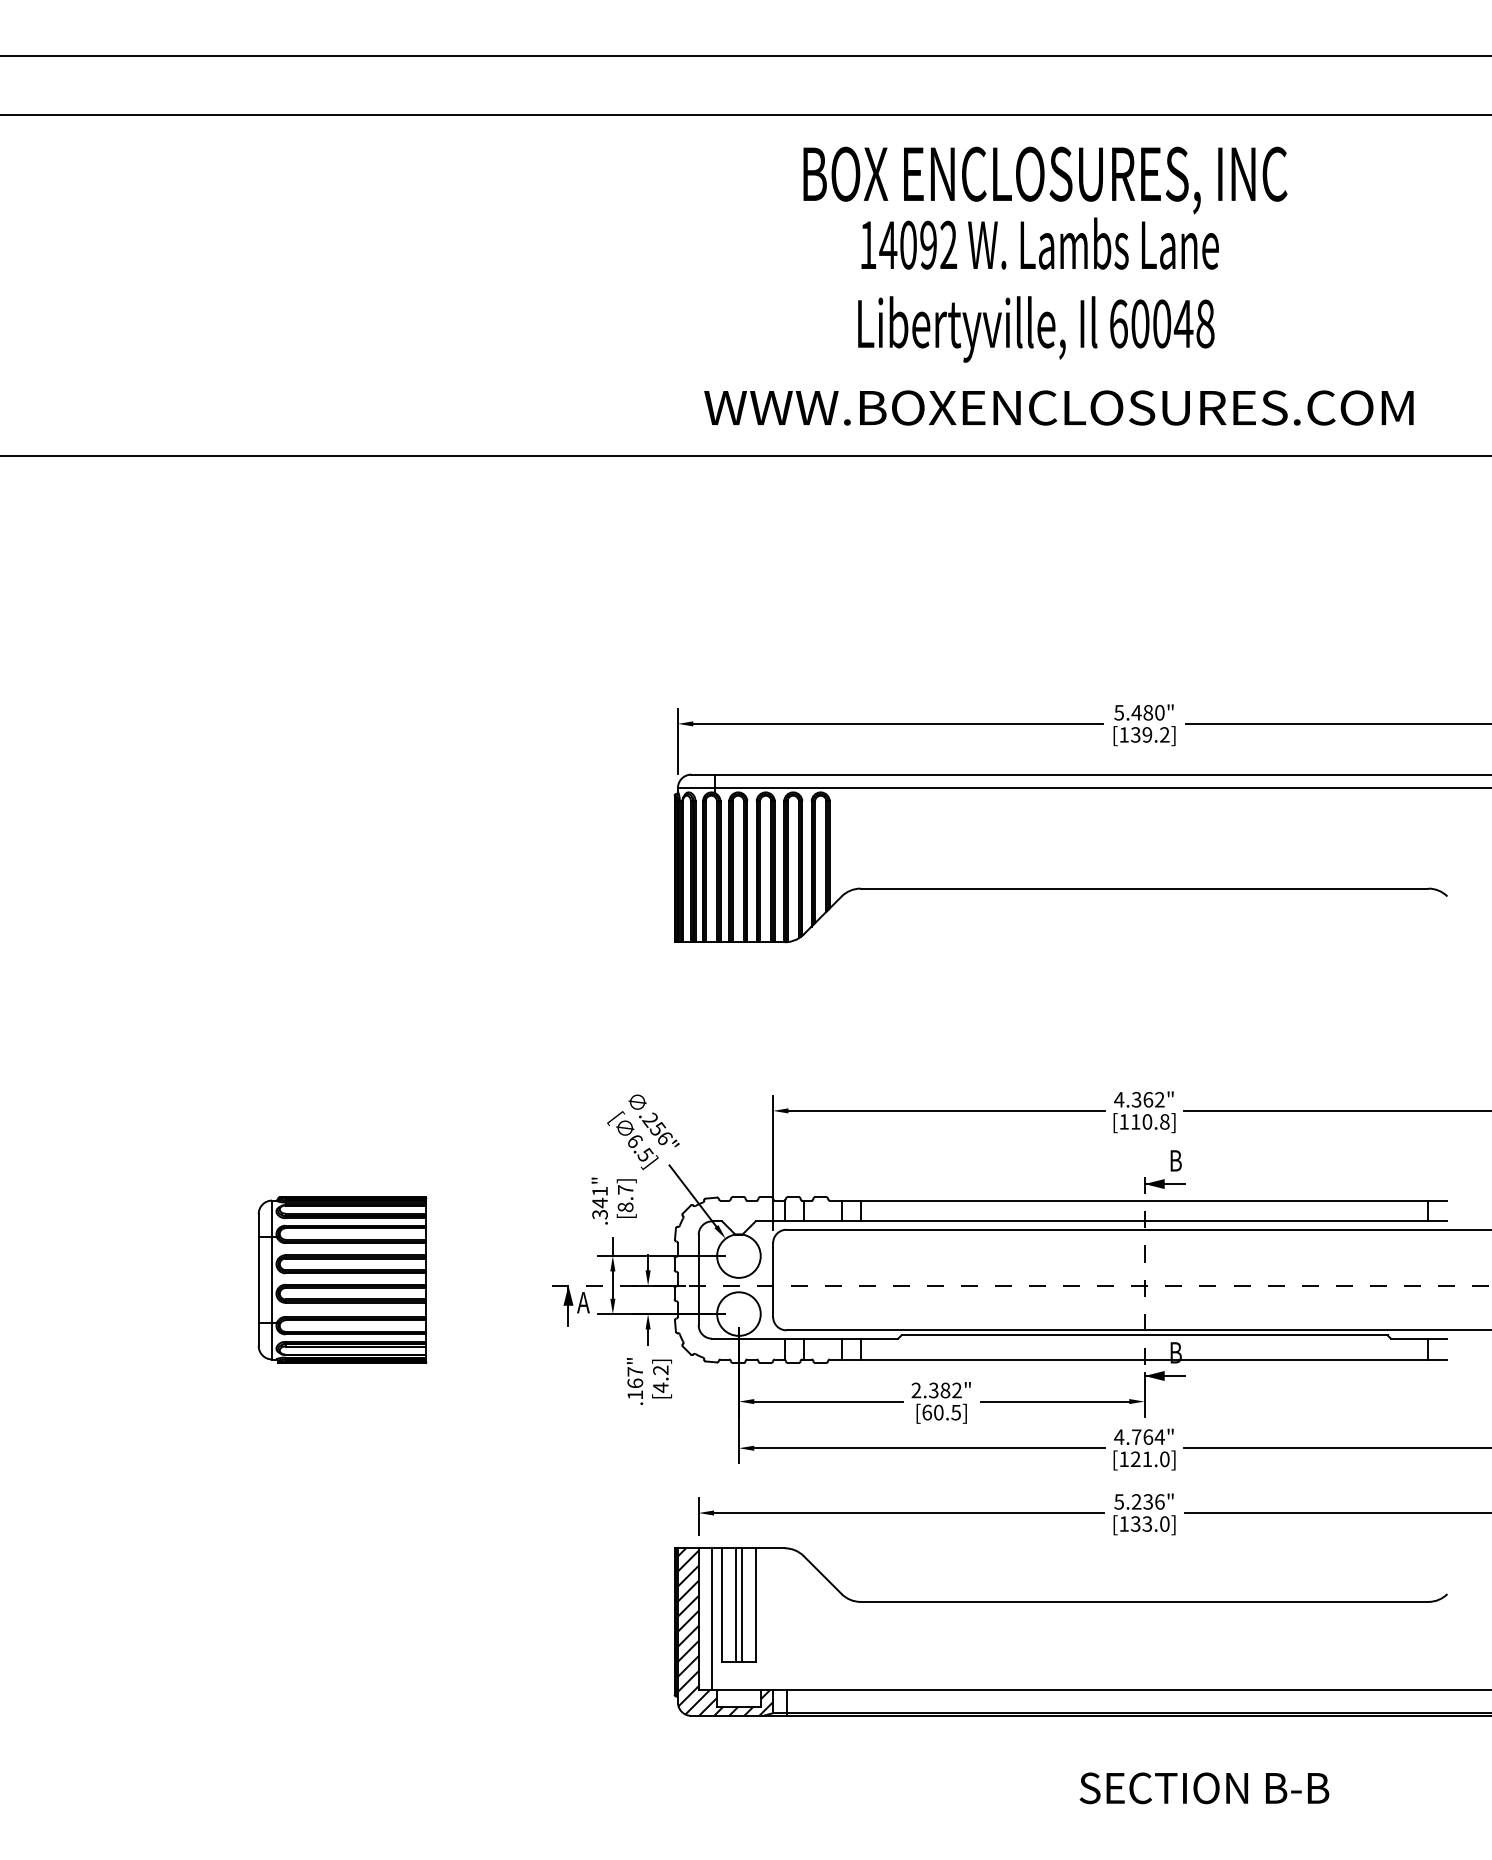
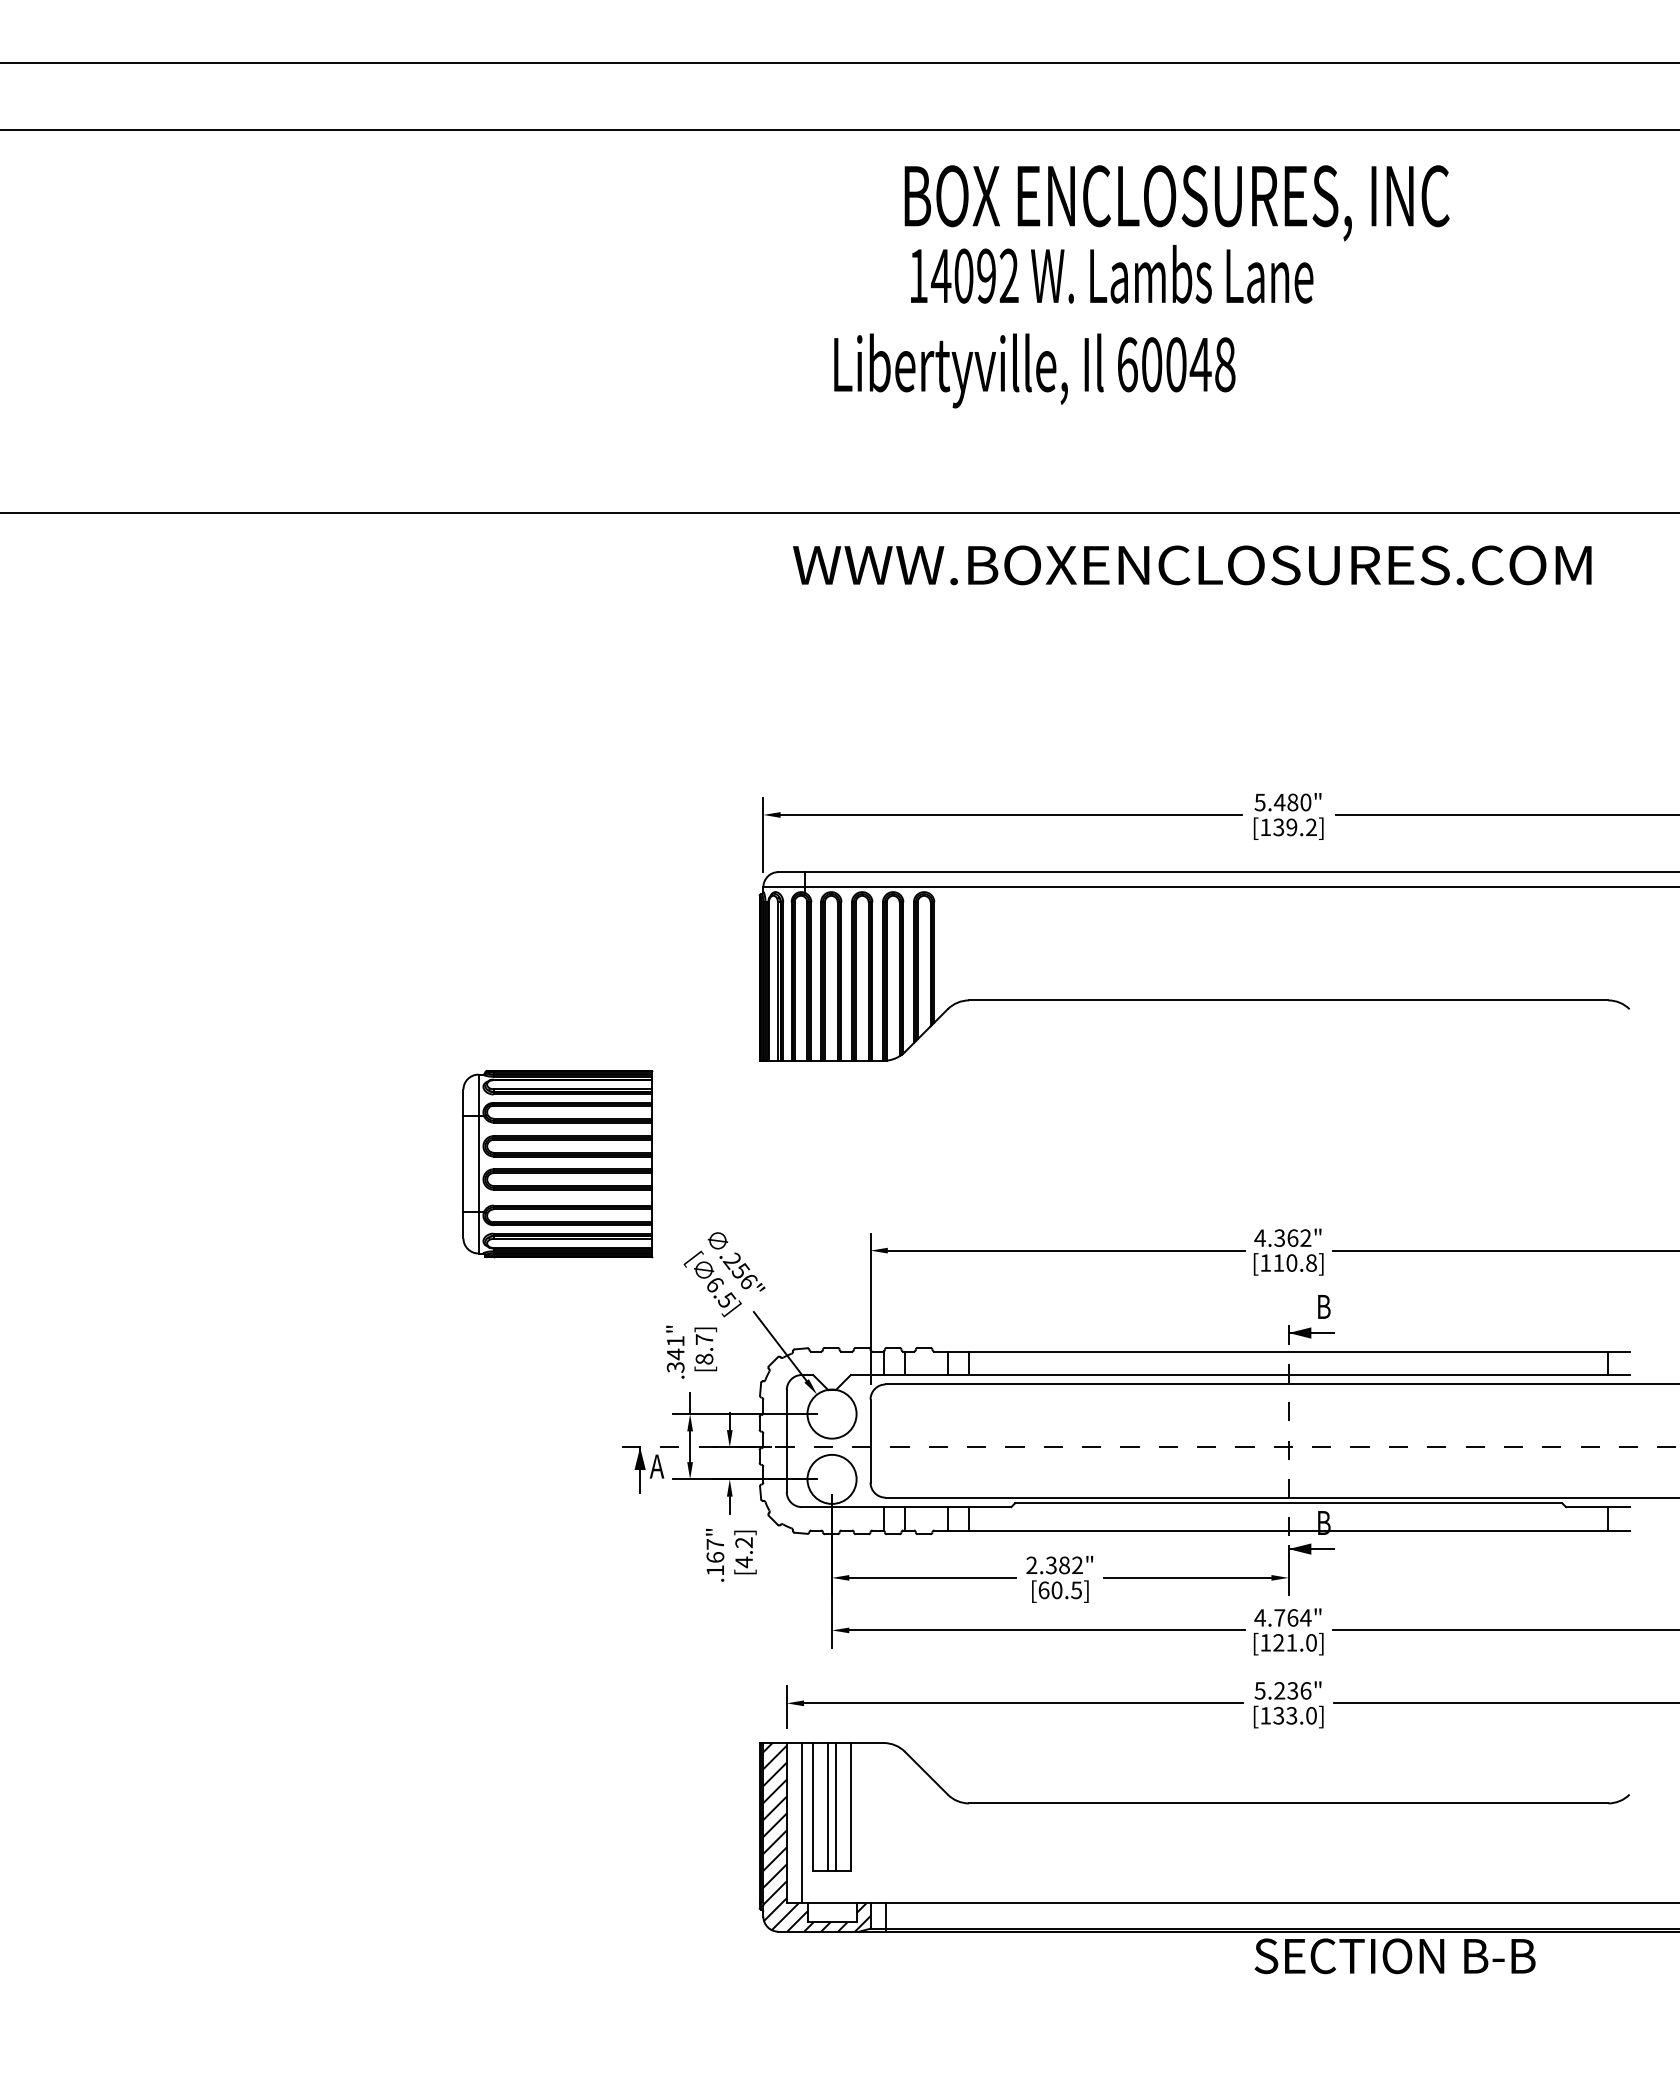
text: (1040, 243) -> (1112, 274), moved
text: (1036, 329) -> (1034, 370), moved
text: (1059, 408) -> (1192, 565), moved
part: (342, 1280) -> (557, 1164), moved
text: (1203, 1788) -> (1394, 1956), moved

